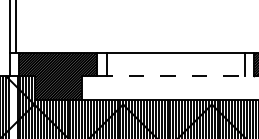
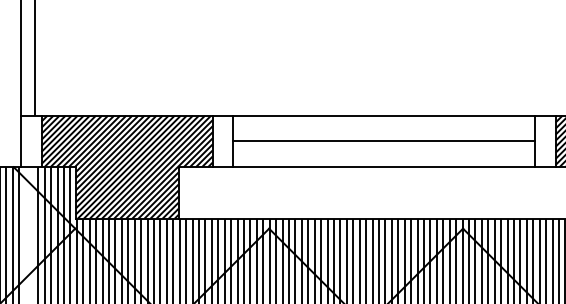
line: (175, 64) -> (383, 141), added
line: (176, 76) -> (385, 167), dashed -> solid

